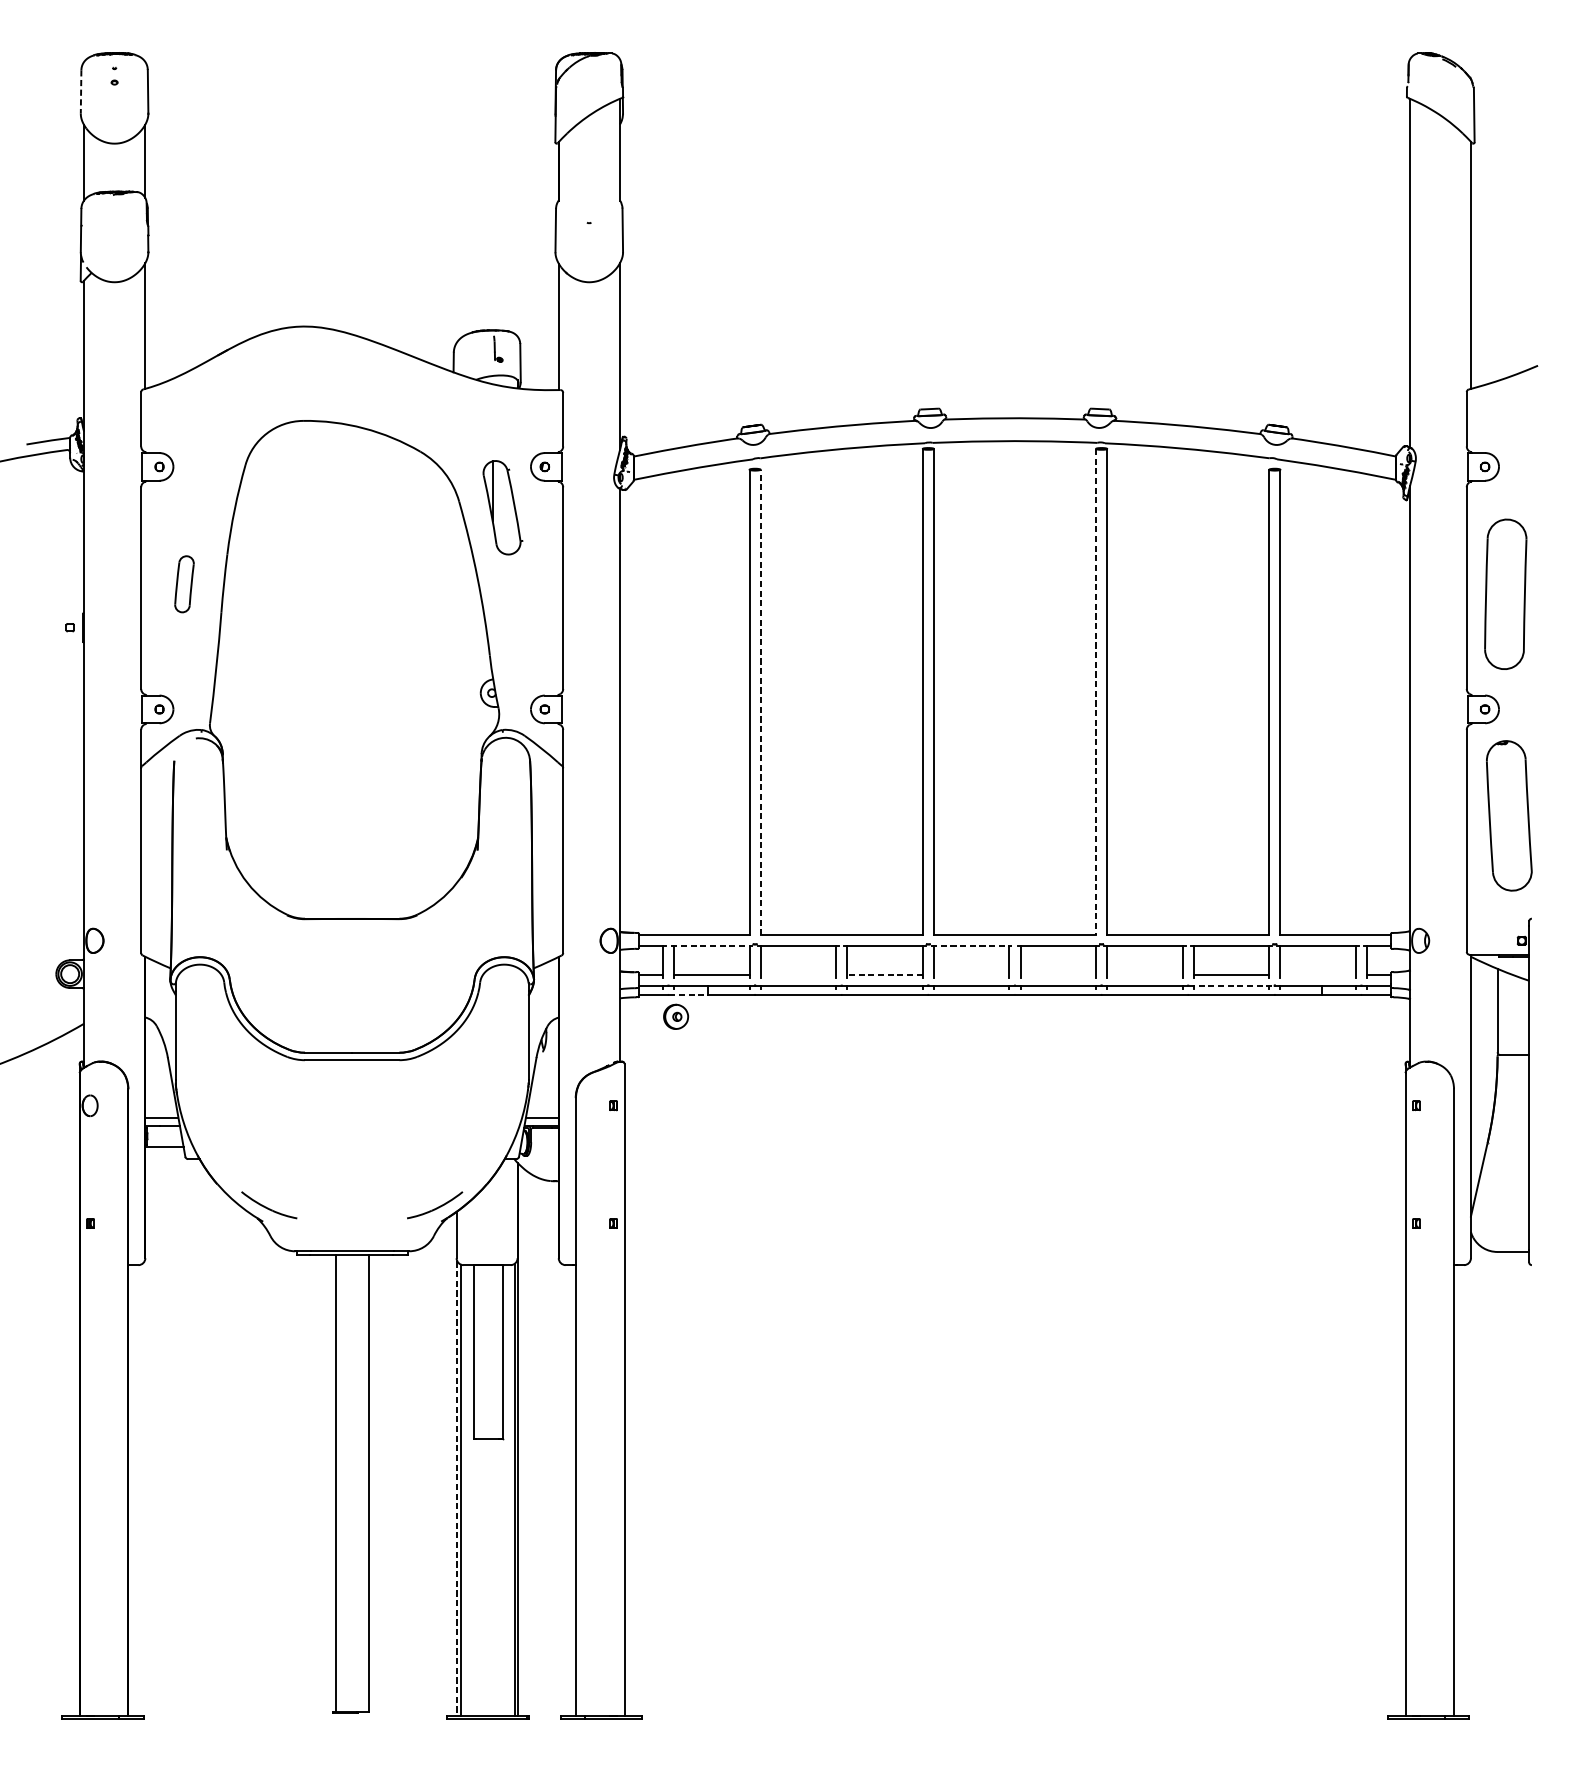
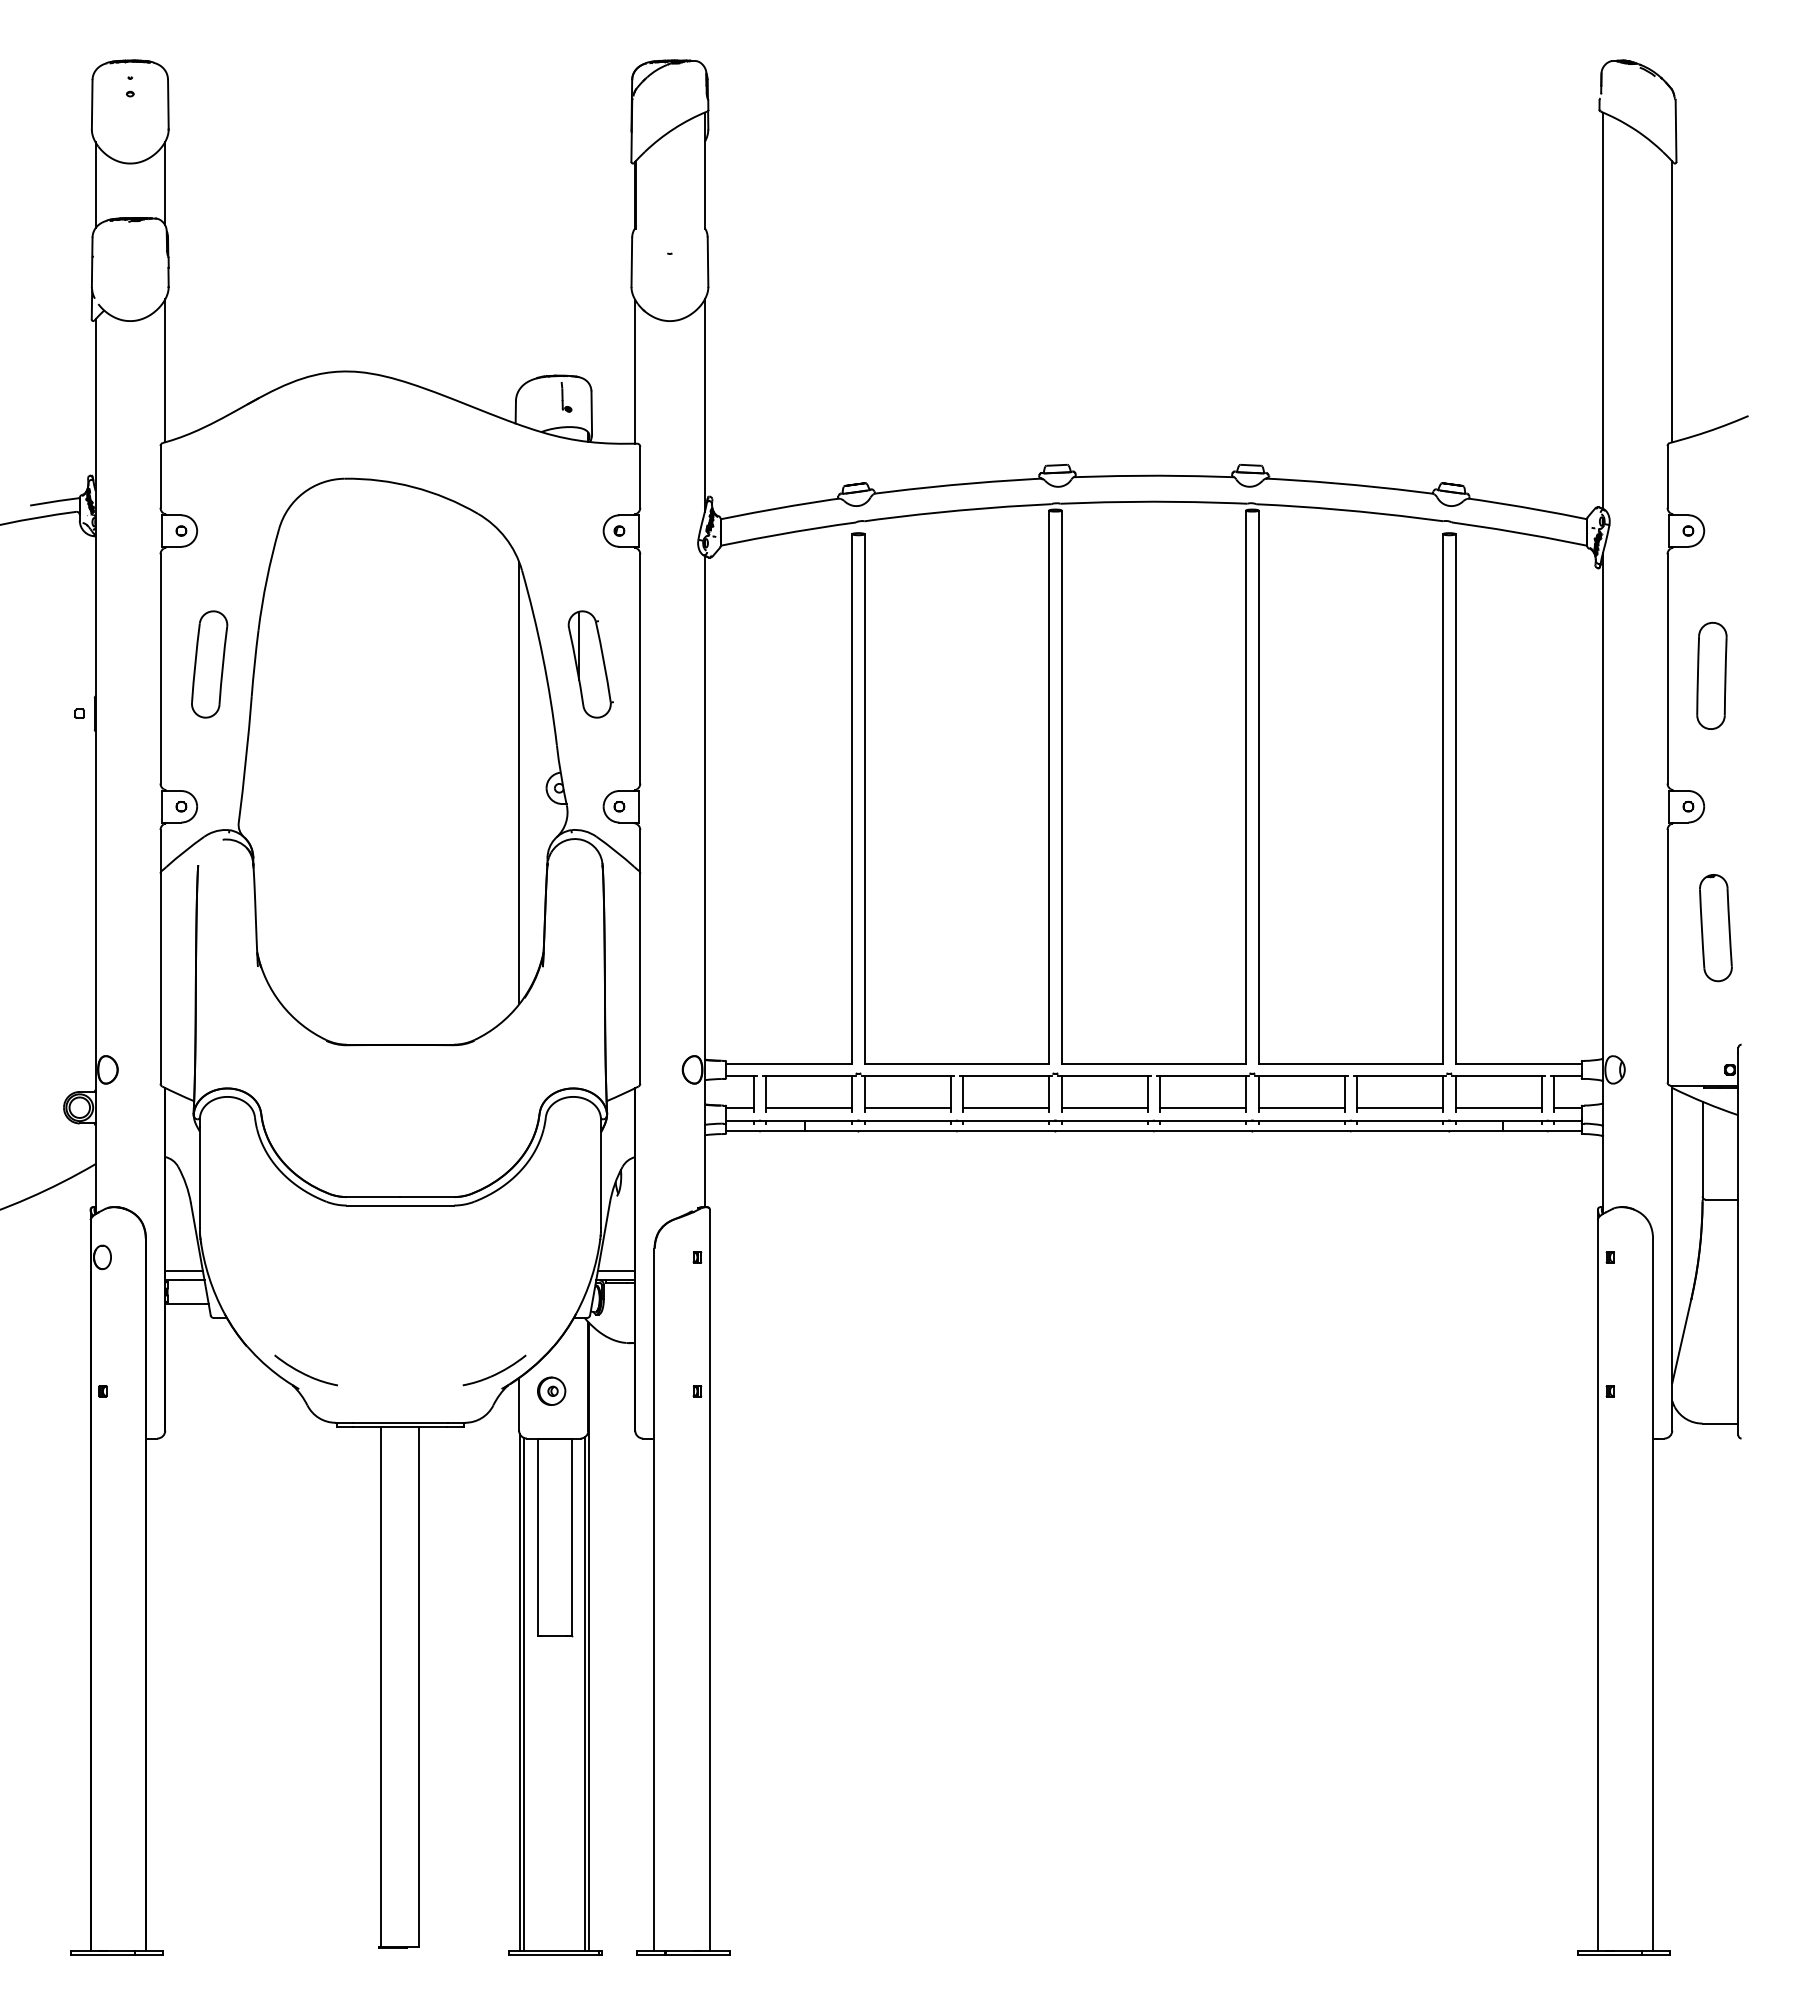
line: (81, 91) -> (92, 104), dashed -> solid
part: (502, 507) -> (590, 664), moved
part: (184, 584) -> (209, 664), size x1.67
part: (1505, 593) -> (1711, 675), size x0.62
line: (456, 688) -> (519, 782), added
line: (1096, 692) -> (1246, 787), dashed -> solid
line: (760, 702) -> (864, 798), dashed -> solid
part: (1508, 816) -> (1715, 928), size x0.62
line: (712, 946) -> (809, 1076), dashed -> solid
line: (972, 946) -> (1105, 1076), dashed -> solid
line: (798, 974) -> (907, 1108), added
line: (885, 974) -> (1006, 1108), dashed -> solid
line: (971, 974) -> (1104, 1108), added
line: (1058, 974) -> (1203, 1108), added
line: (1144, 974) -> (1301, 1108), added
line: (1318, 974) -> (1498, 1108), added
line: (1231, 985) -> (1400, 1120), dashed -> solid
line: (689, 995) -> (783, 1131), dashed -> solid
part: (675, 1016) -> (551, 1390), moved
line: (456, 1488) -> (519, 1692), dashed -> solid

